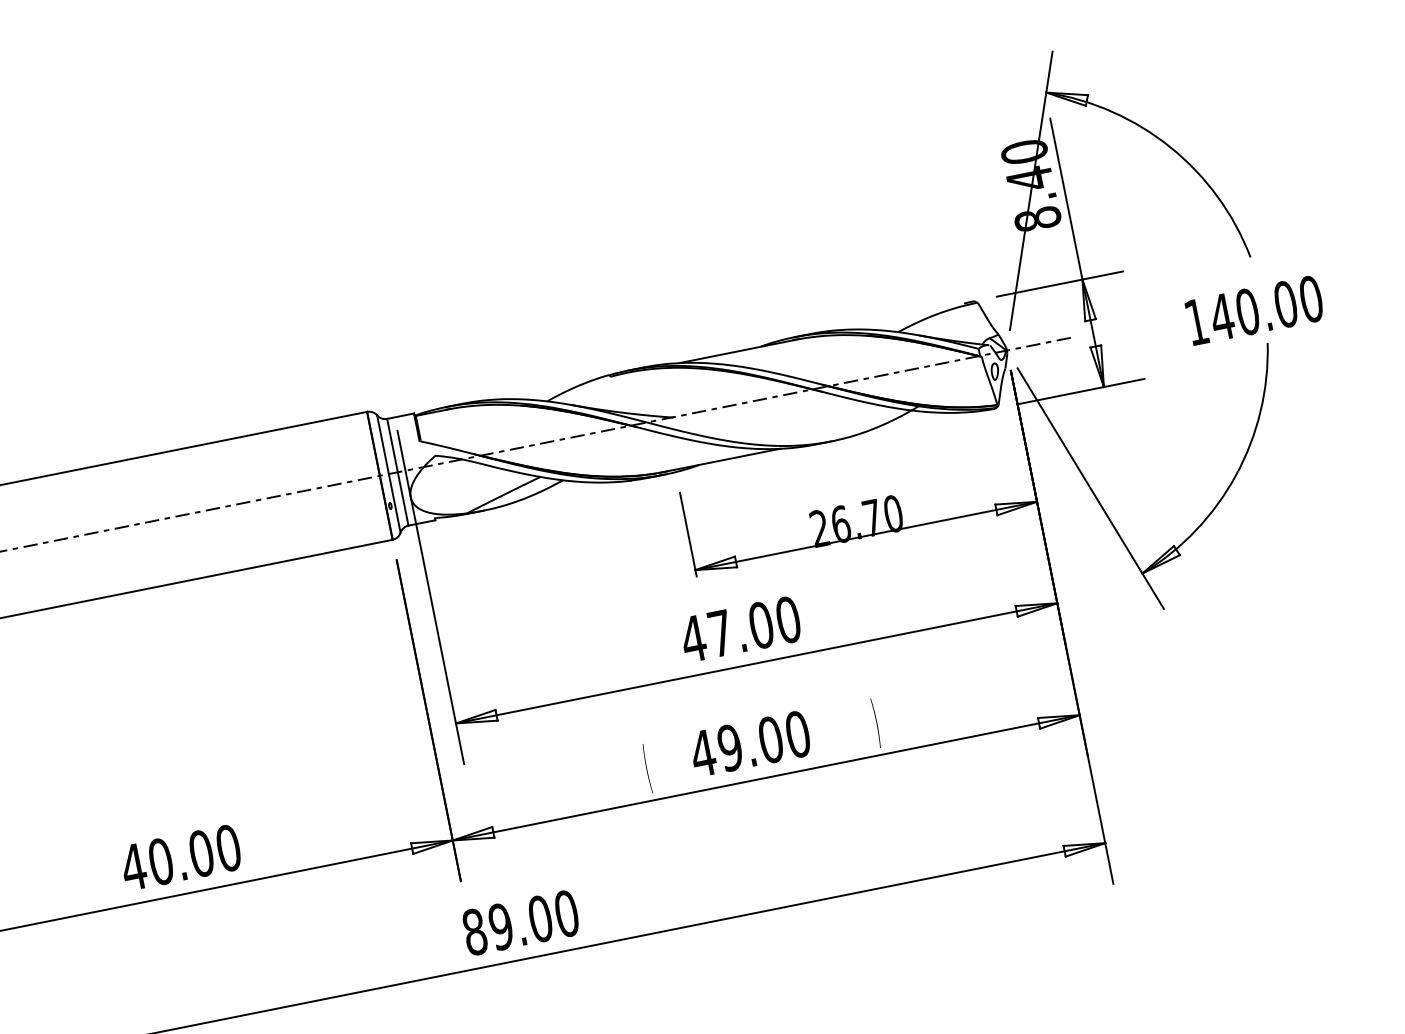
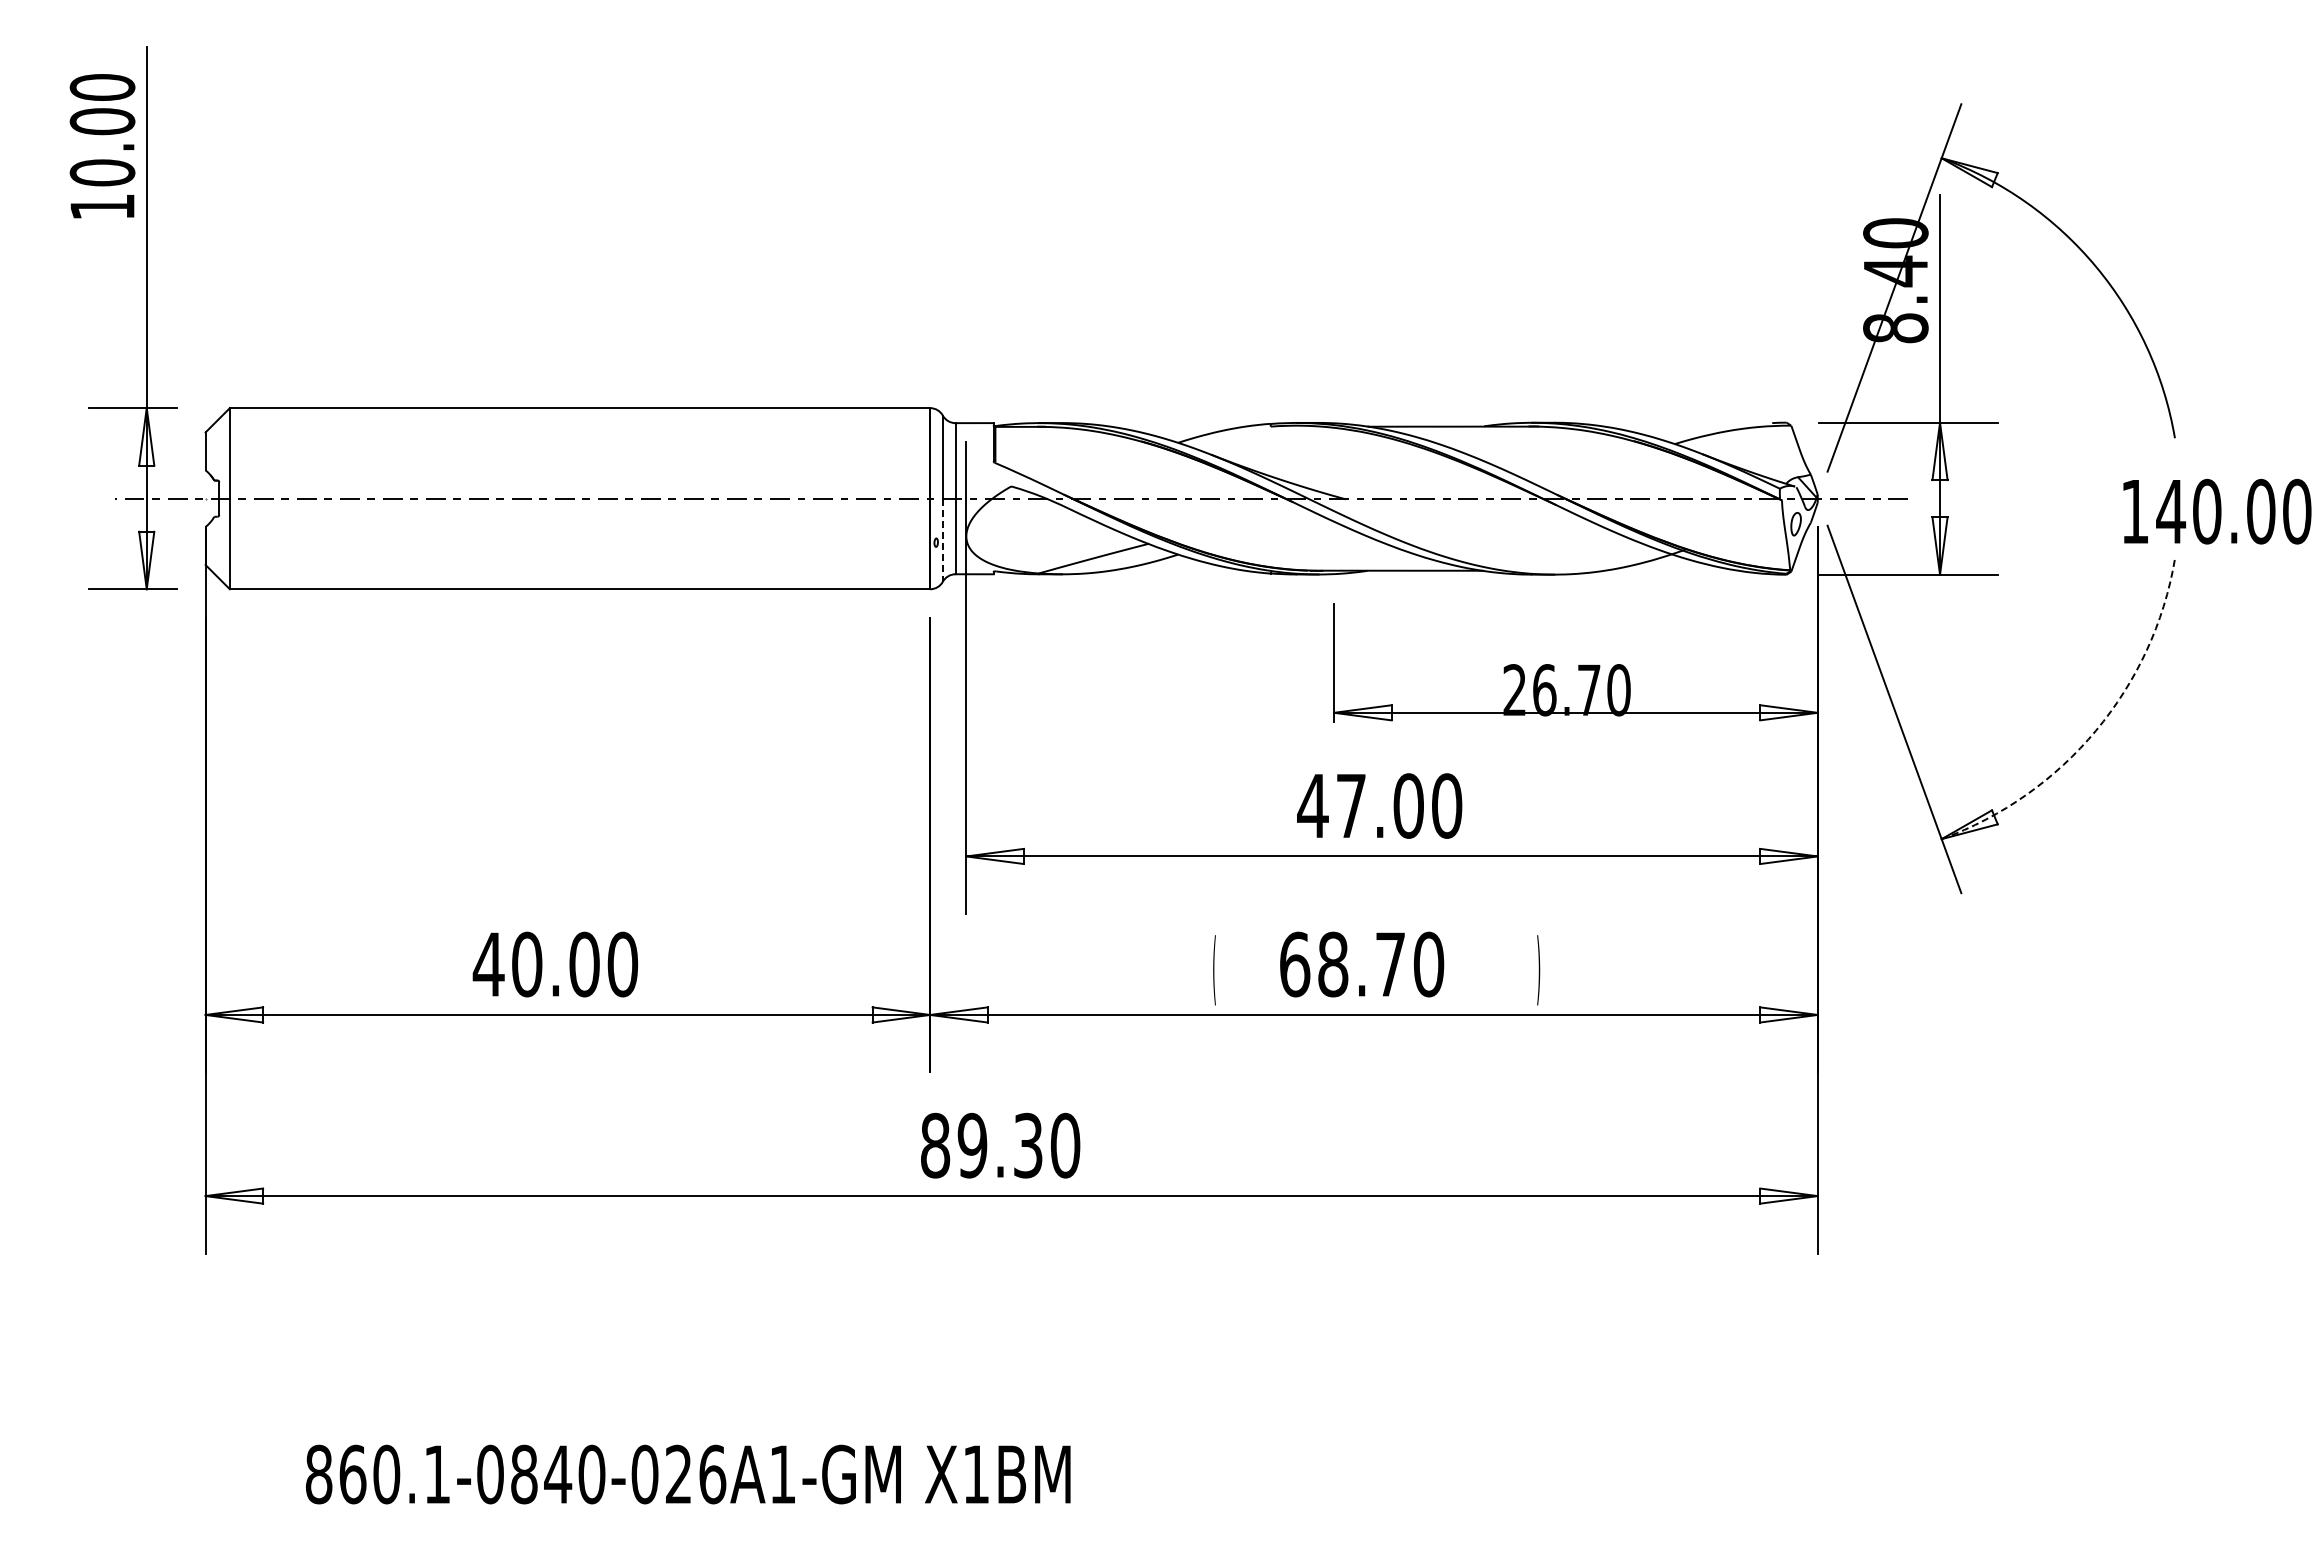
text: (1254, 310) -> (2217, 511), moved
arc: (1236, 474) -> (2096, 730), solid -> dashed
line: (394, 503) -> (942, 540), solid -> dashed
text: (736, 746) -> (1341, 964), 49.00 -> 68.70
text: (540, 918) -> (1028, 1145), 89.00 -> 89.30

